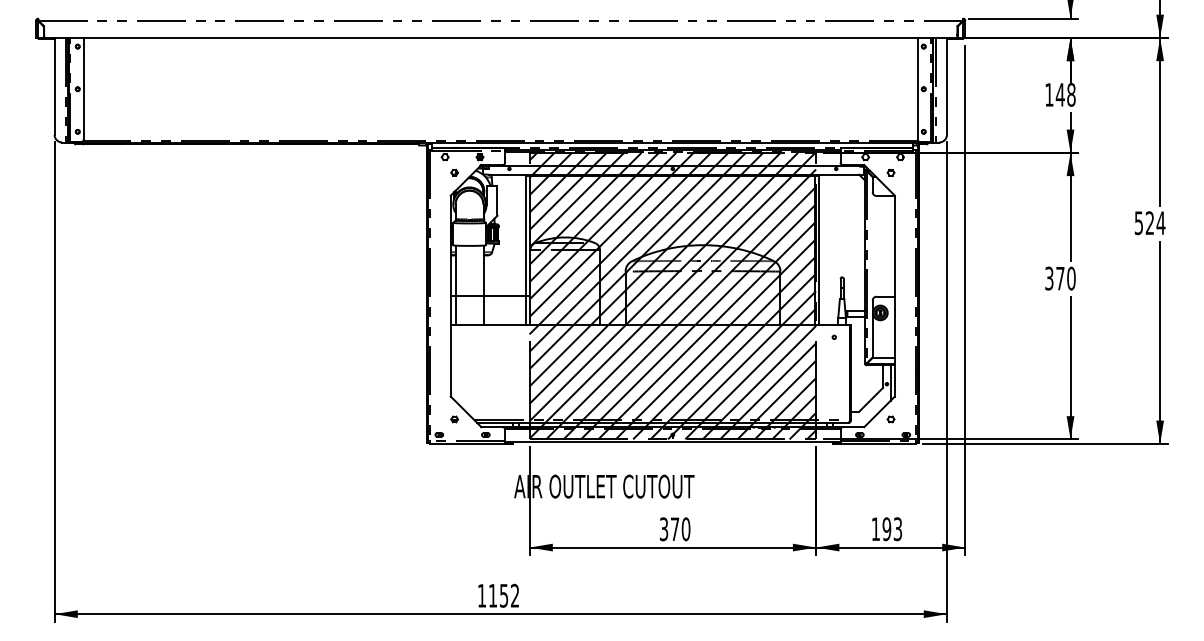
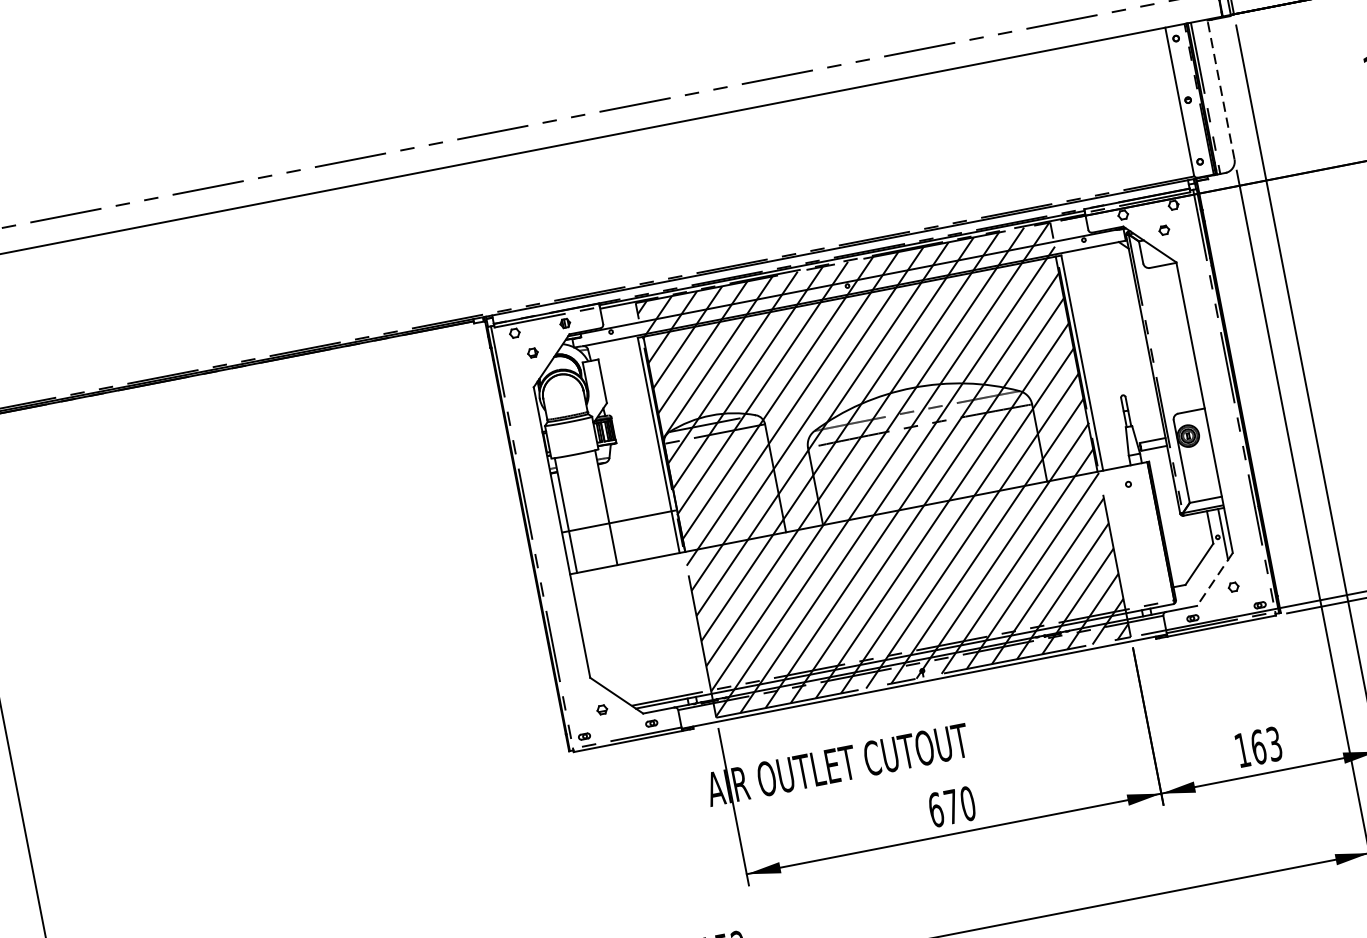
line: (946, 85) -> (1219, 88), solid -> dashed
line: (879, 411) -> (1214, 578), solid -> dashed
text: (663, 529) -> (935, 810), 370 -> 670
text: (886, 529) -> (1258, 747), 193 -> 163

